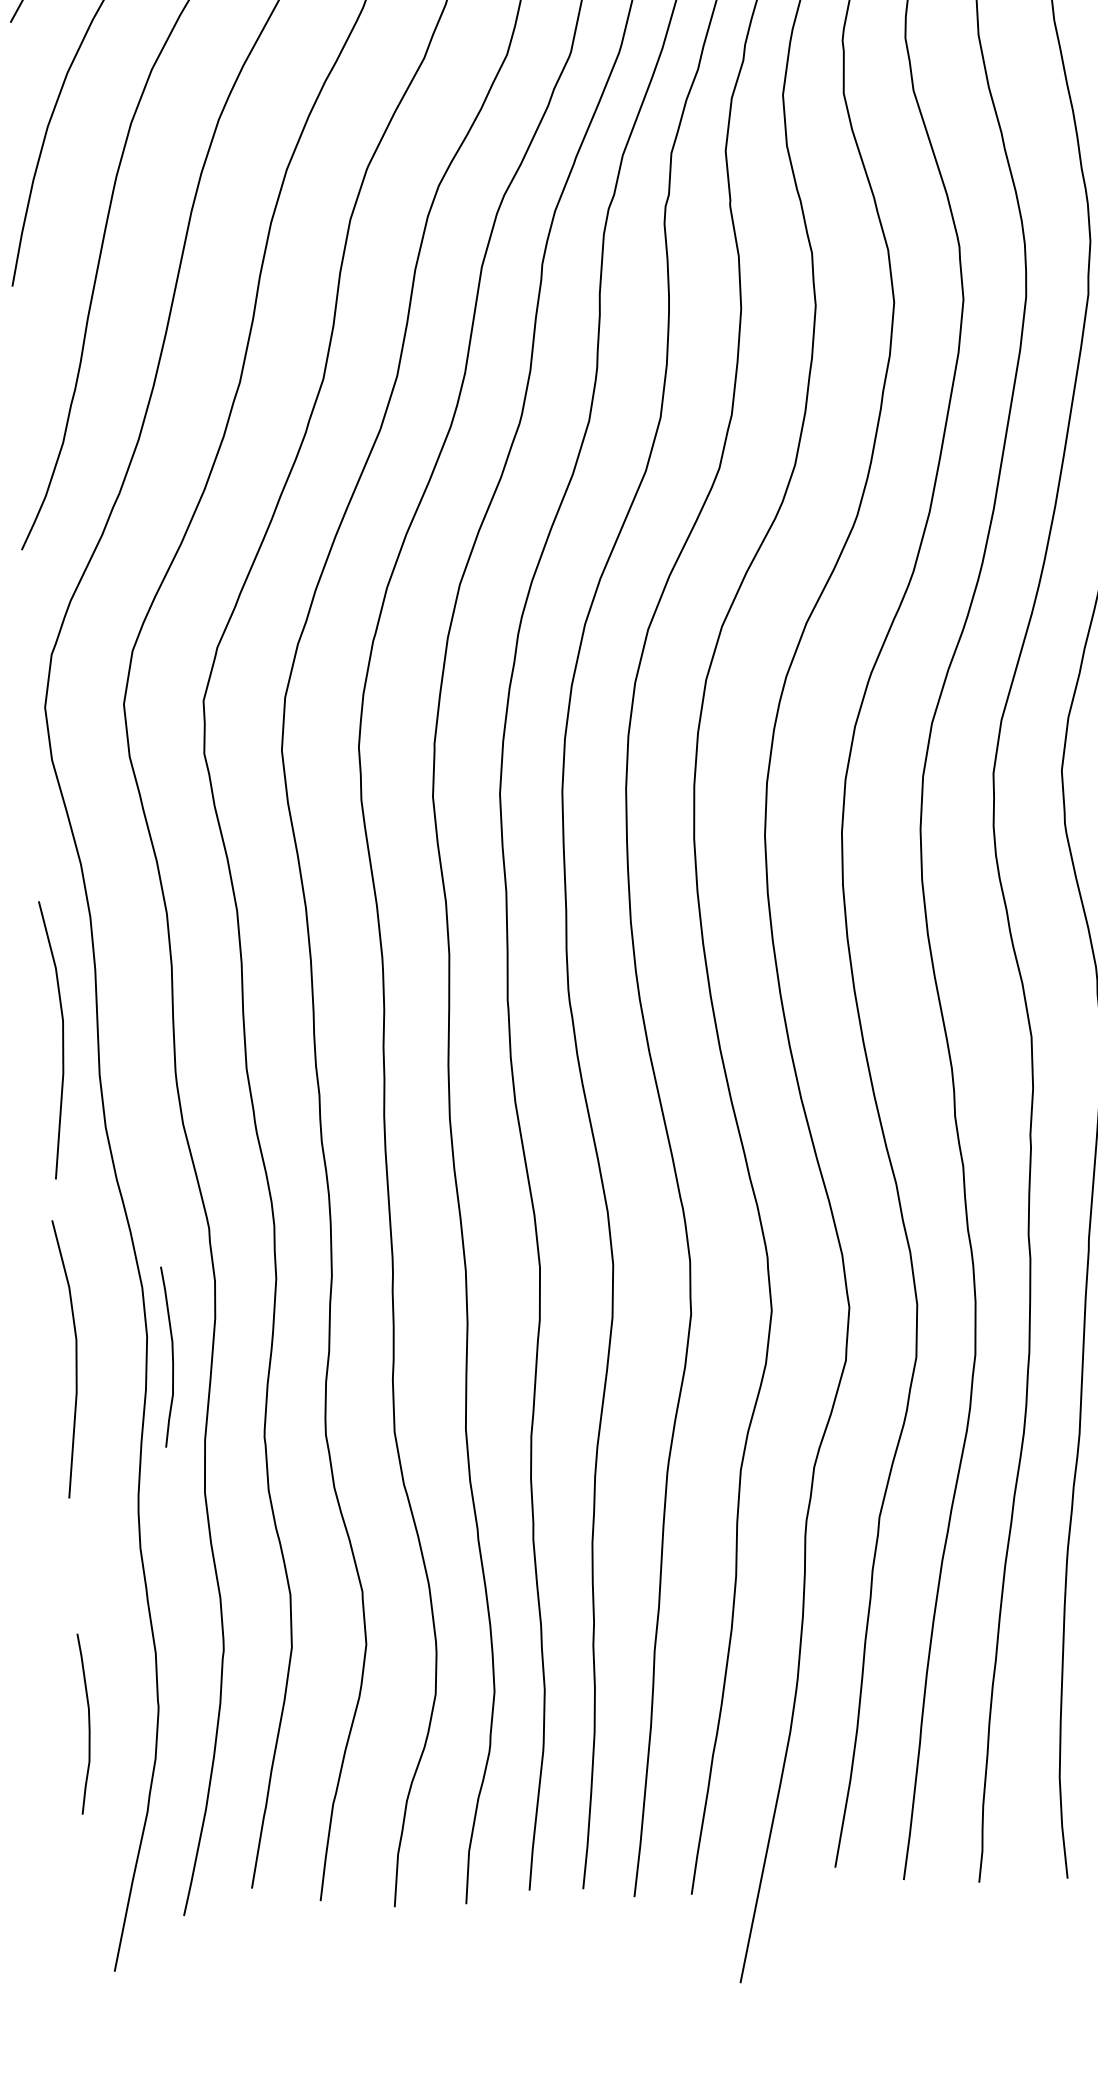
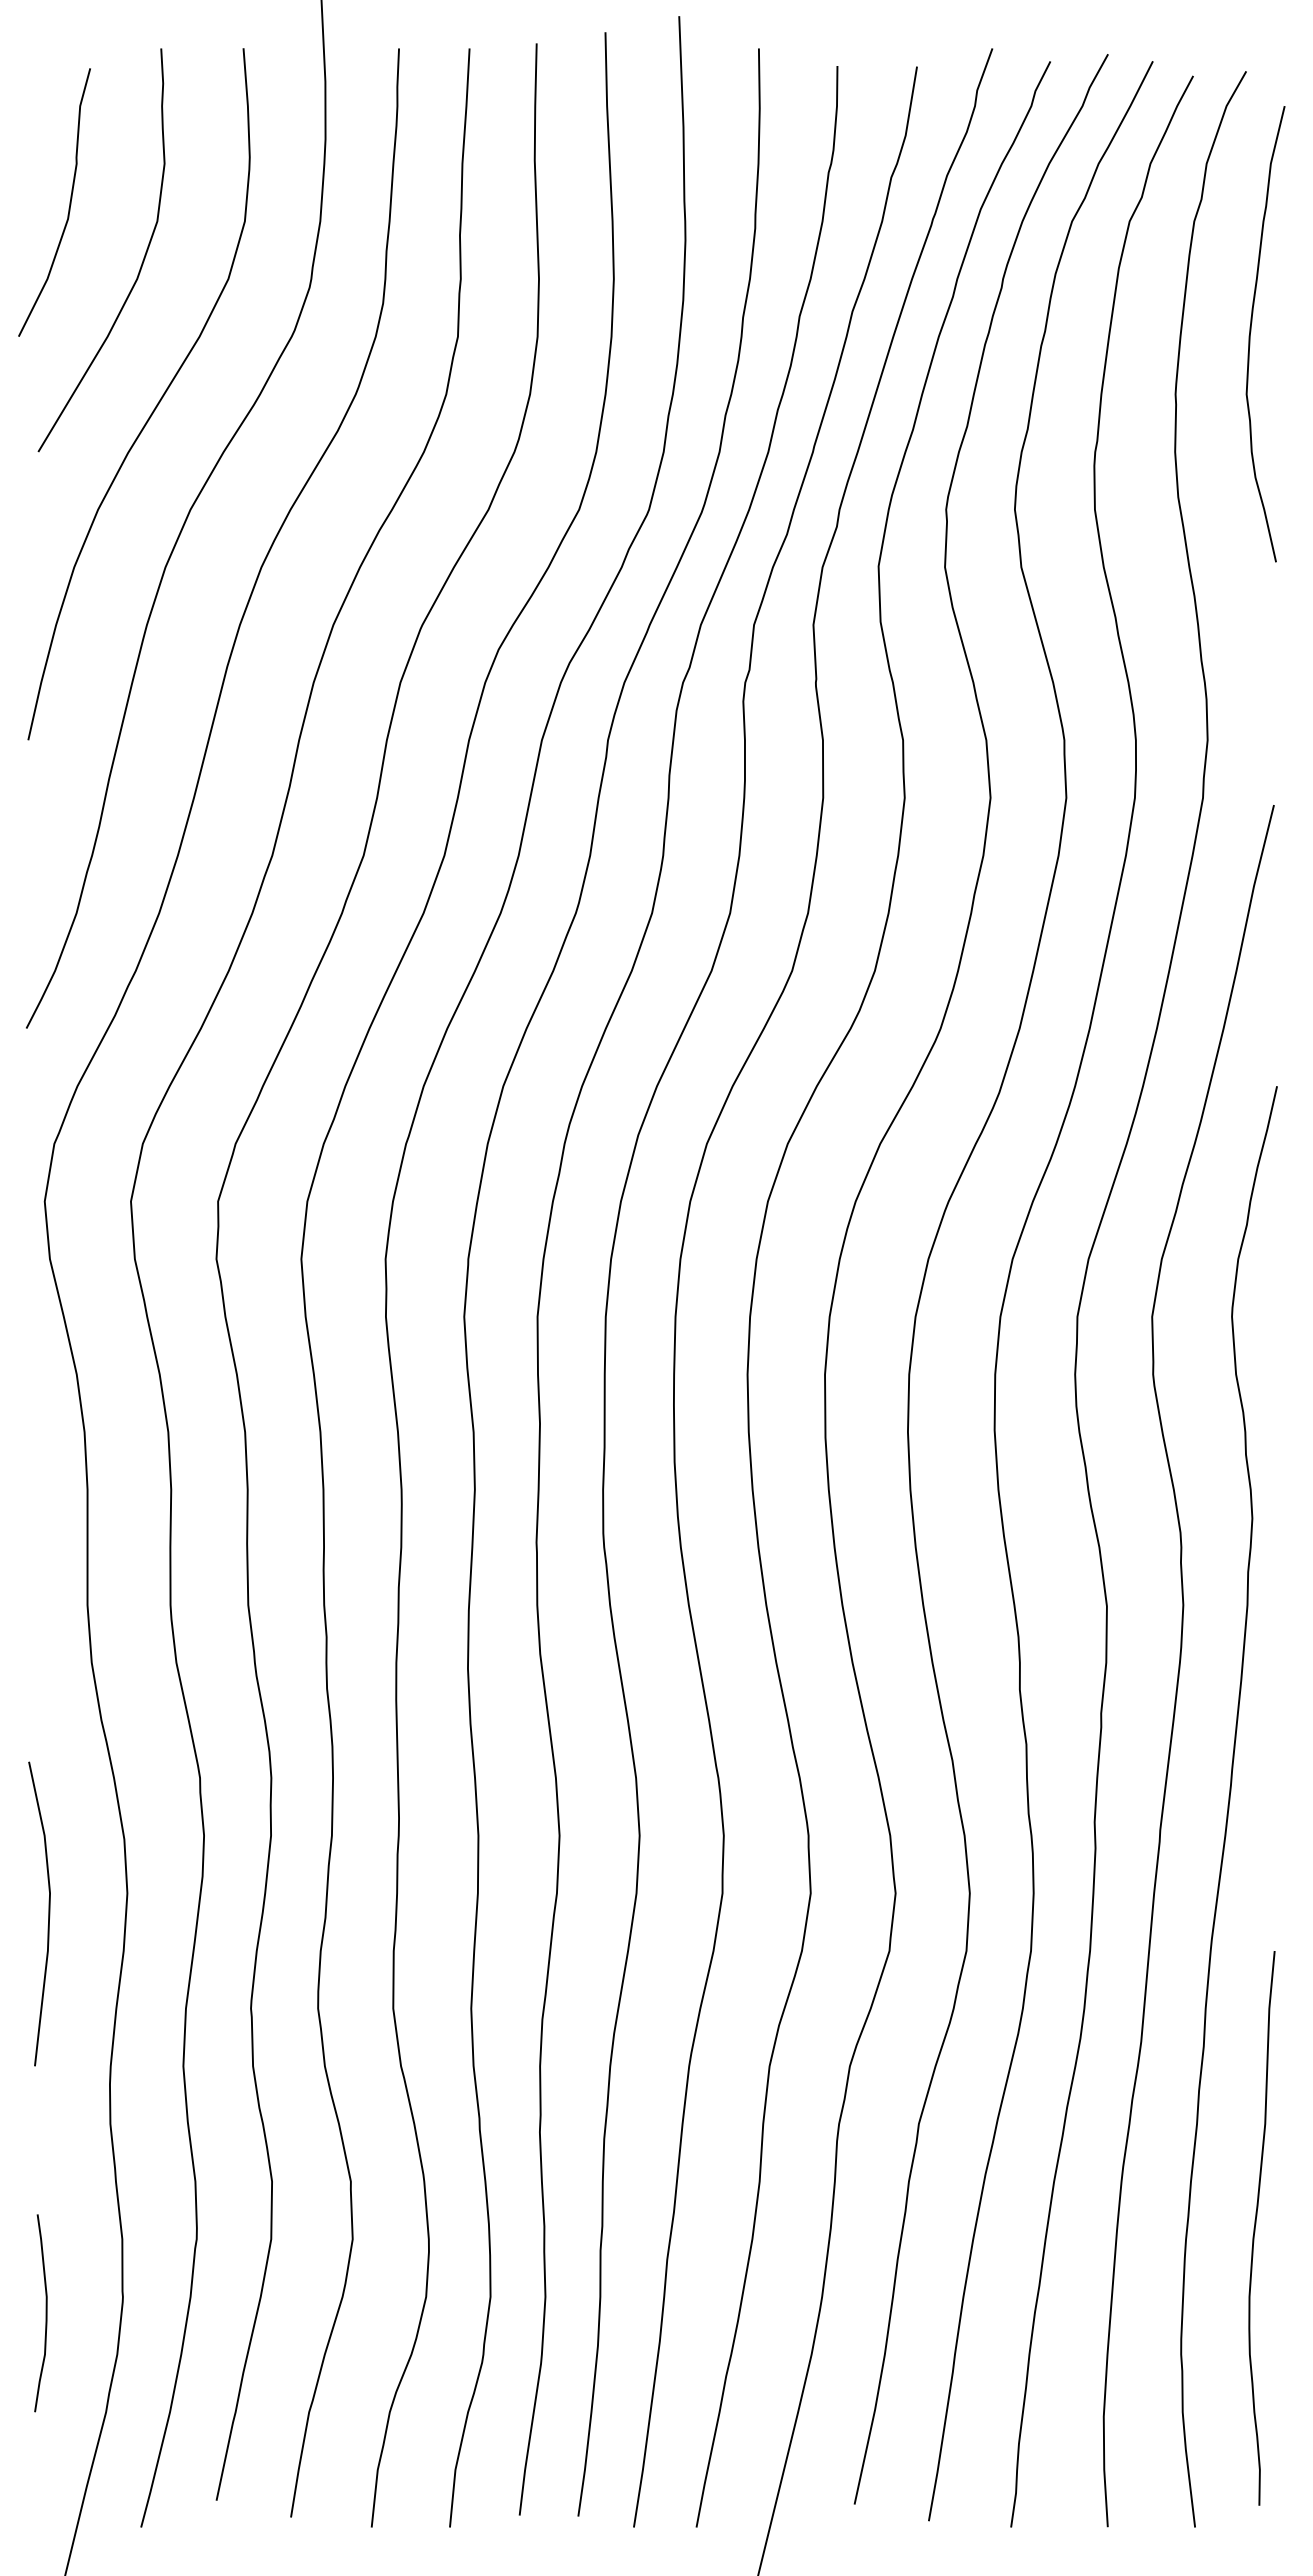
line: (62, 1039) -> (48, 1564), removed
curve: (171, 1357) -> (153, 1916), removed

